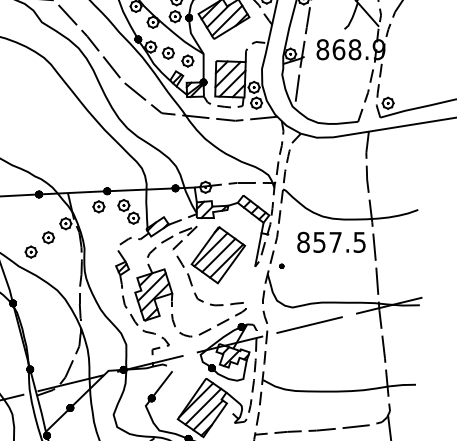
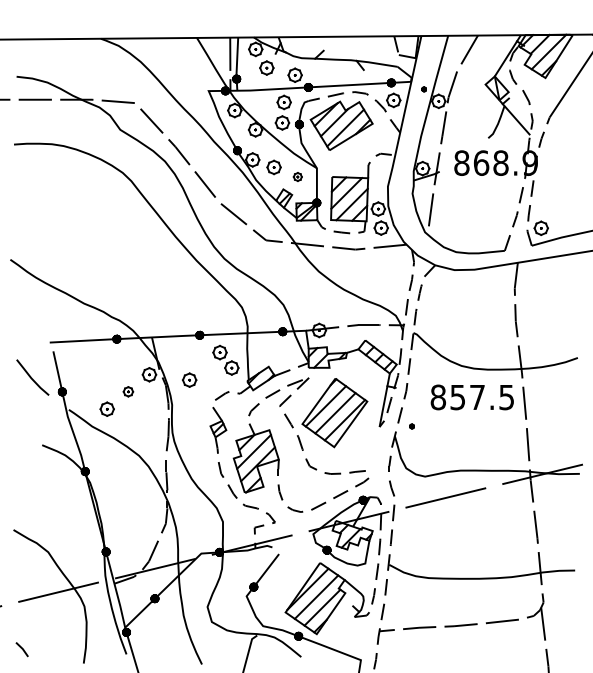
part: (187, 60) -> (297, 176), size x0.6
part: (98, 206) -> (189, 379), moved
part: (48, 237) -> (128, 391), size x0.7

